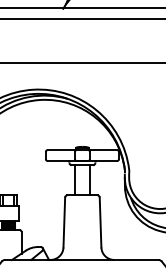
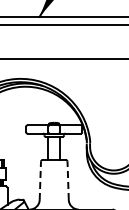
line: (64, 222) -> (40, 180), solid -> dashed
line: (101, 222) -> (68, 180), solid -> dashed

